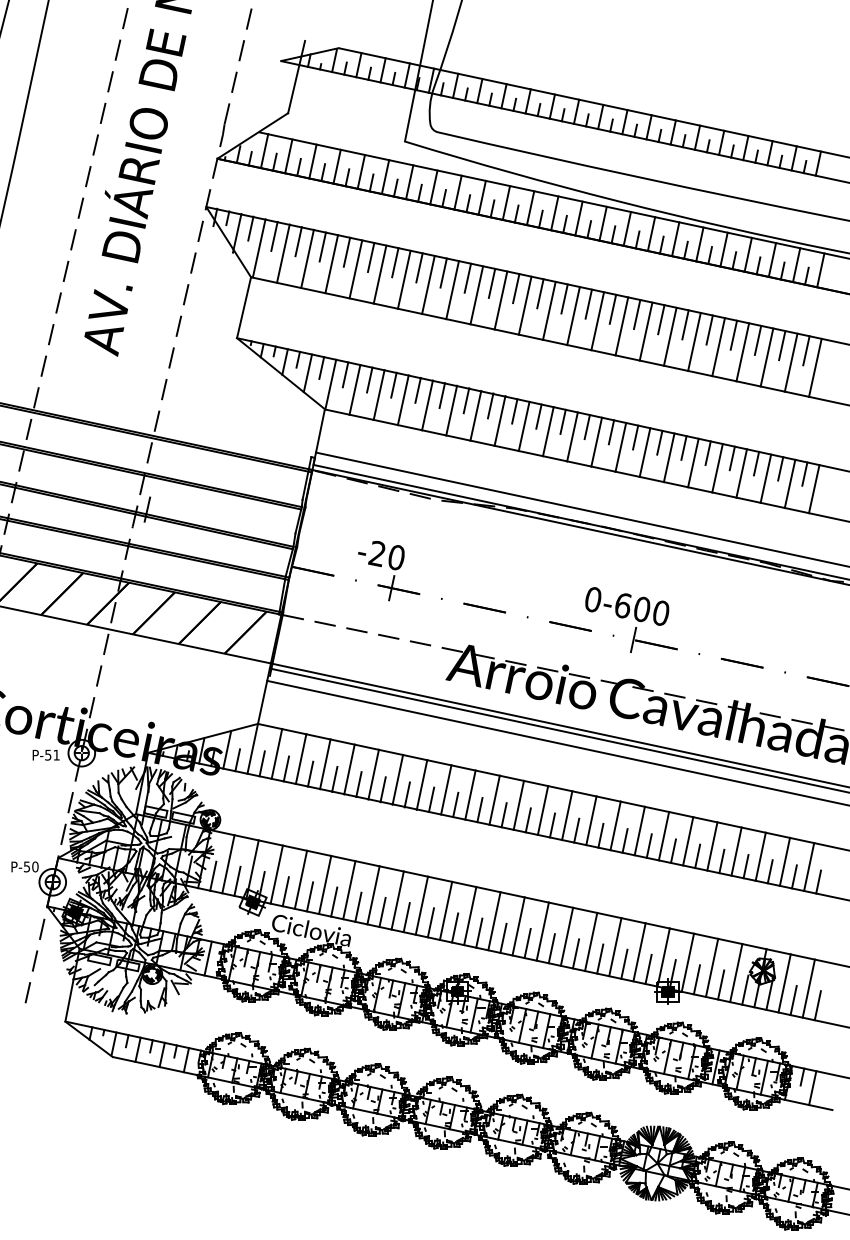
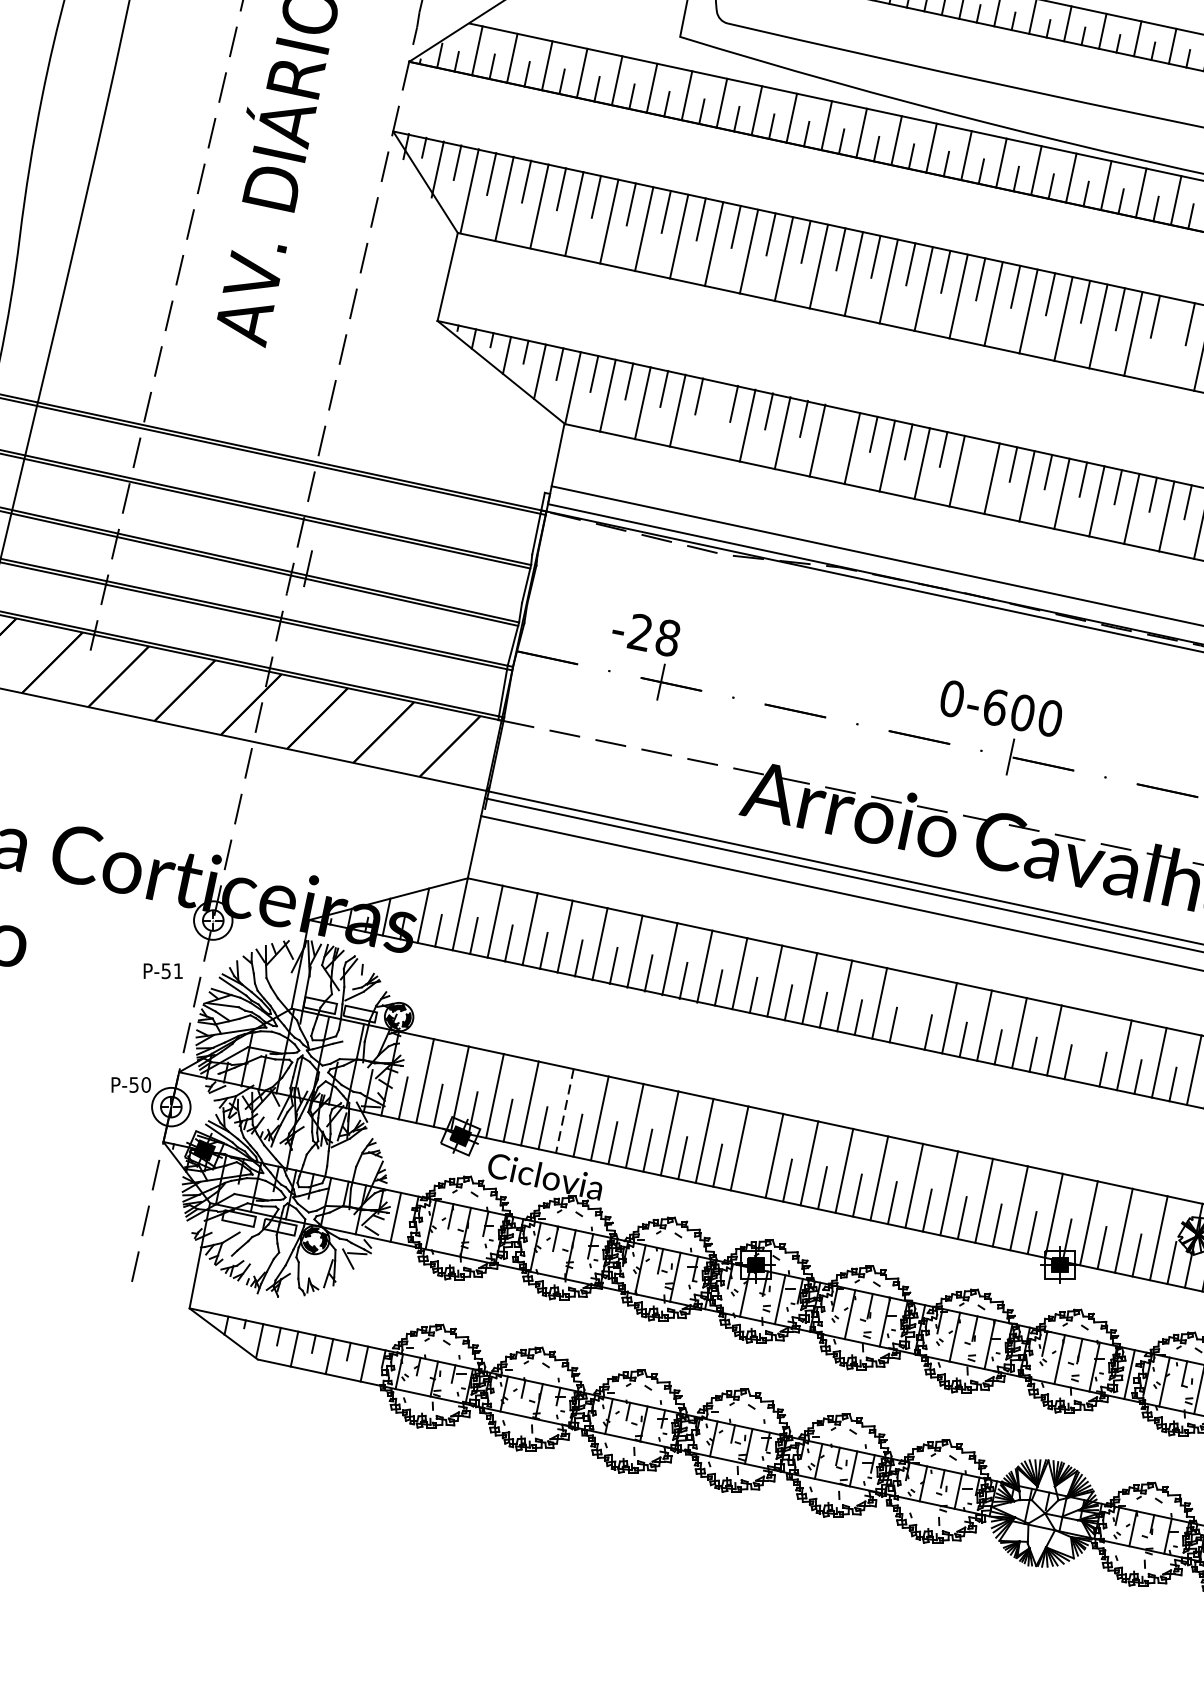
line: (742, 352) -> (1167, 341), removed
line: (427, 405) -> (712, 418), removed
line: (514, 411) -> (838, 426), removed
line: (611, 432) -> (978, 457), removed
text: (396, 557) -> (667, 637), -20 -> -28
text: (45, 754) -> (162, 970), moved
line: (567, 815) -> (915, 1010), removed
line: (688, 841) -> (1089, 1048), removed
line: (325, 884) -> (565, 1110), solid -> dashed
line: (455, 927) -> (753, 1172), removed

